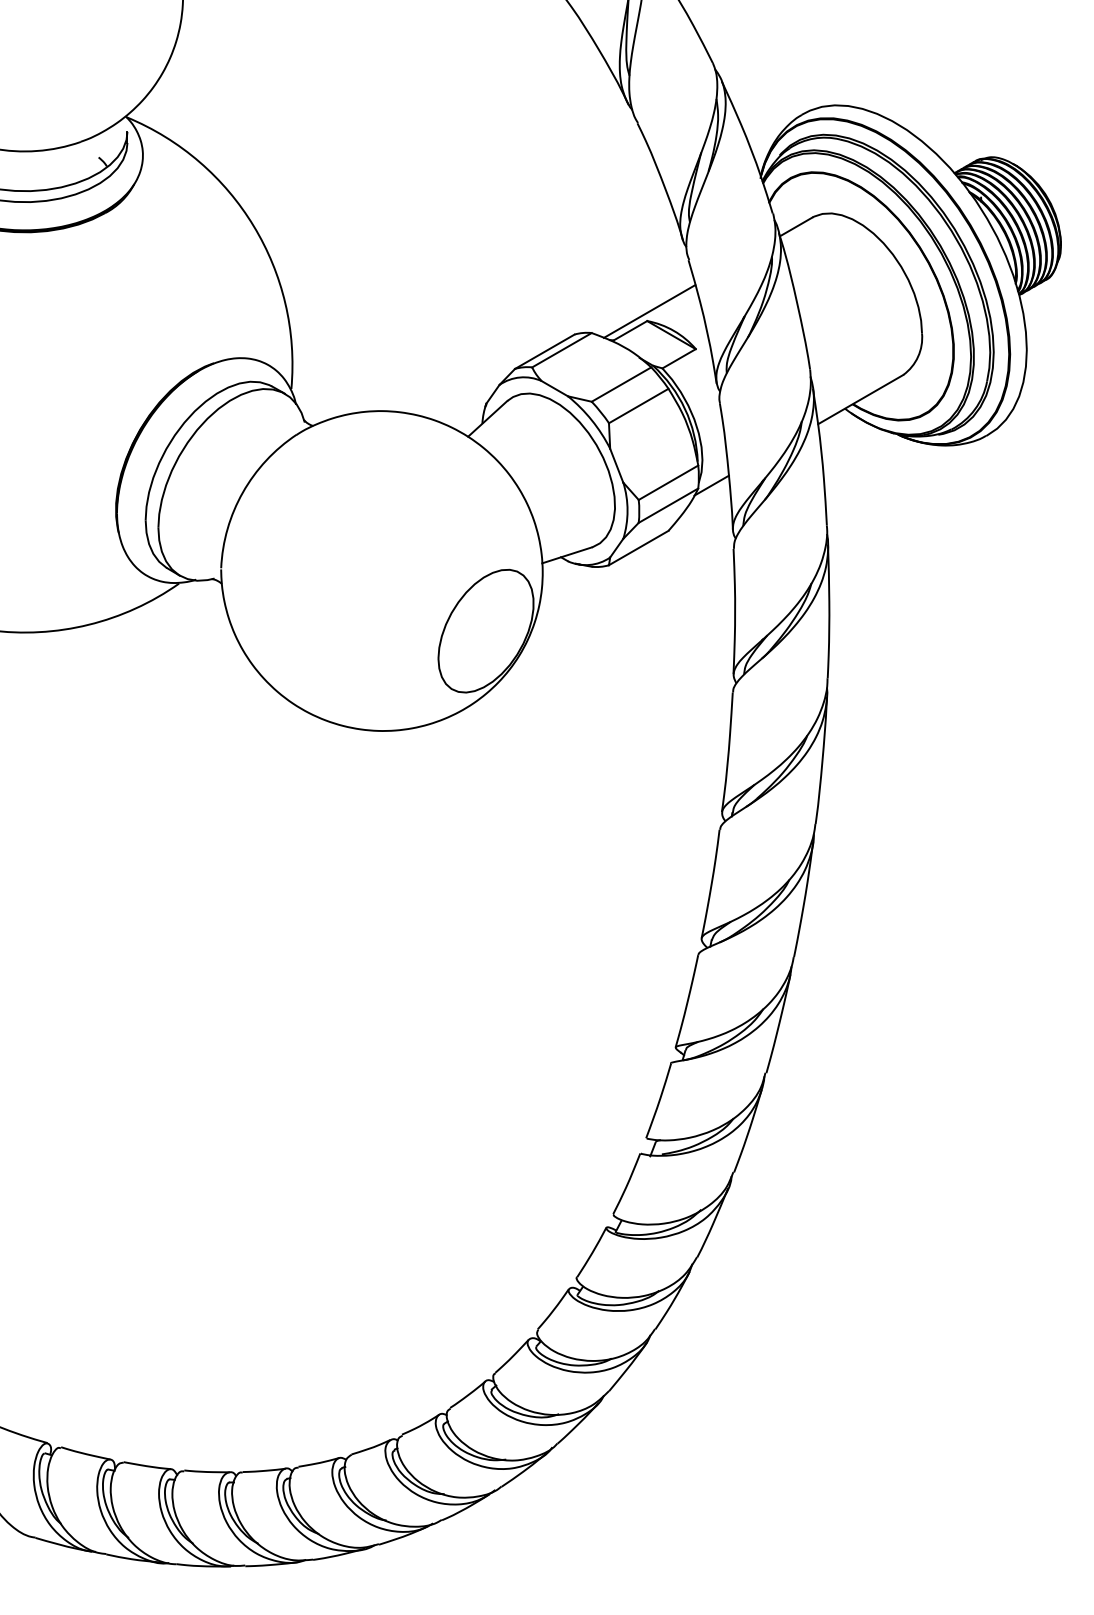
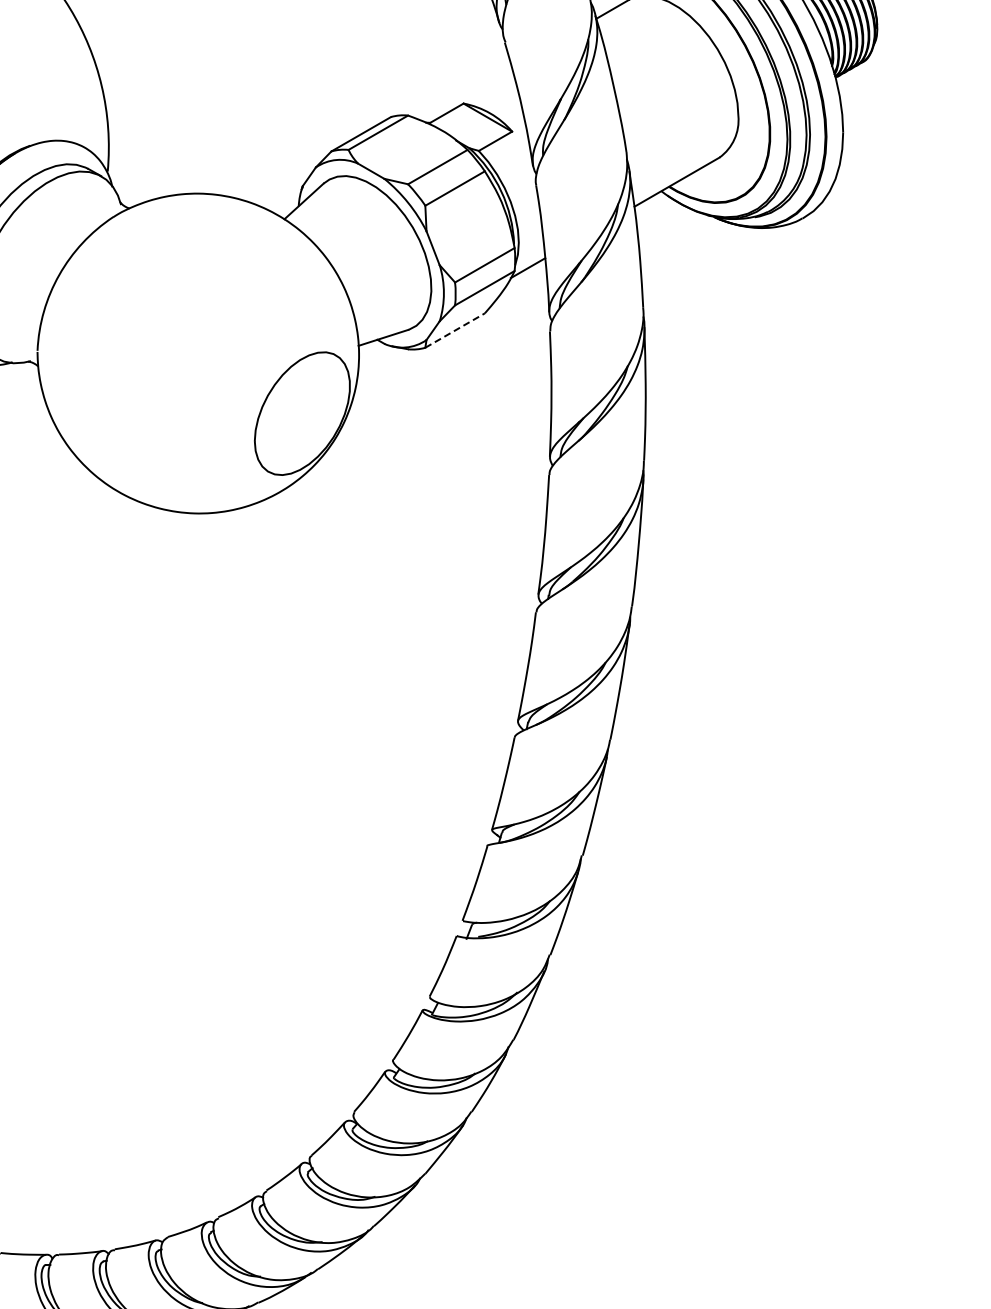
line: (649, 311) -> (465, 94), removed
line: (639, 547) -> (455, 330), solid -> dashed

